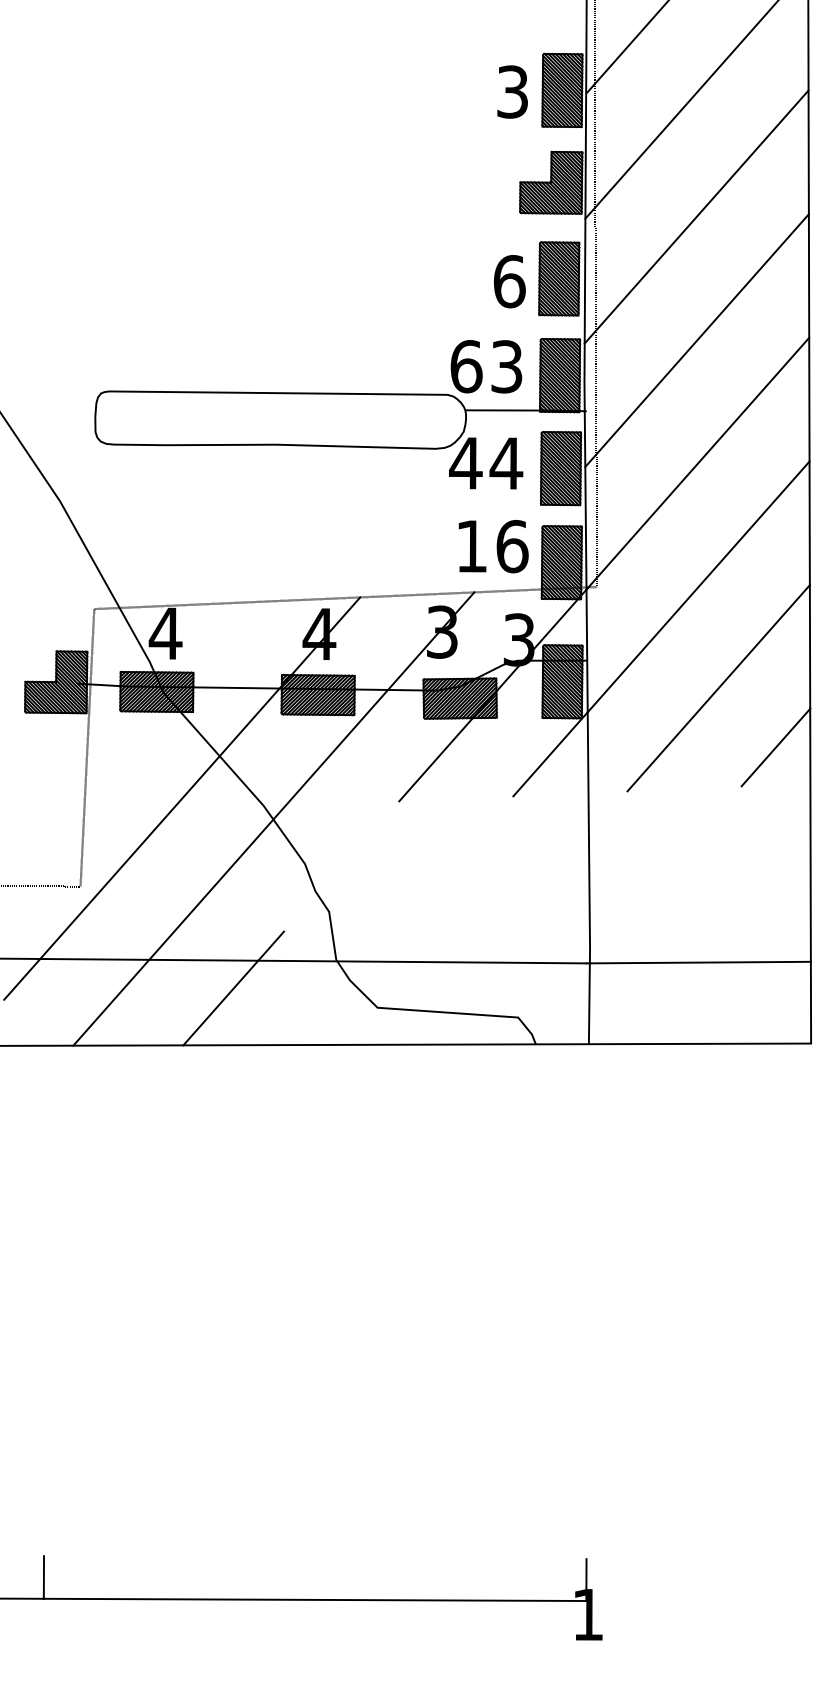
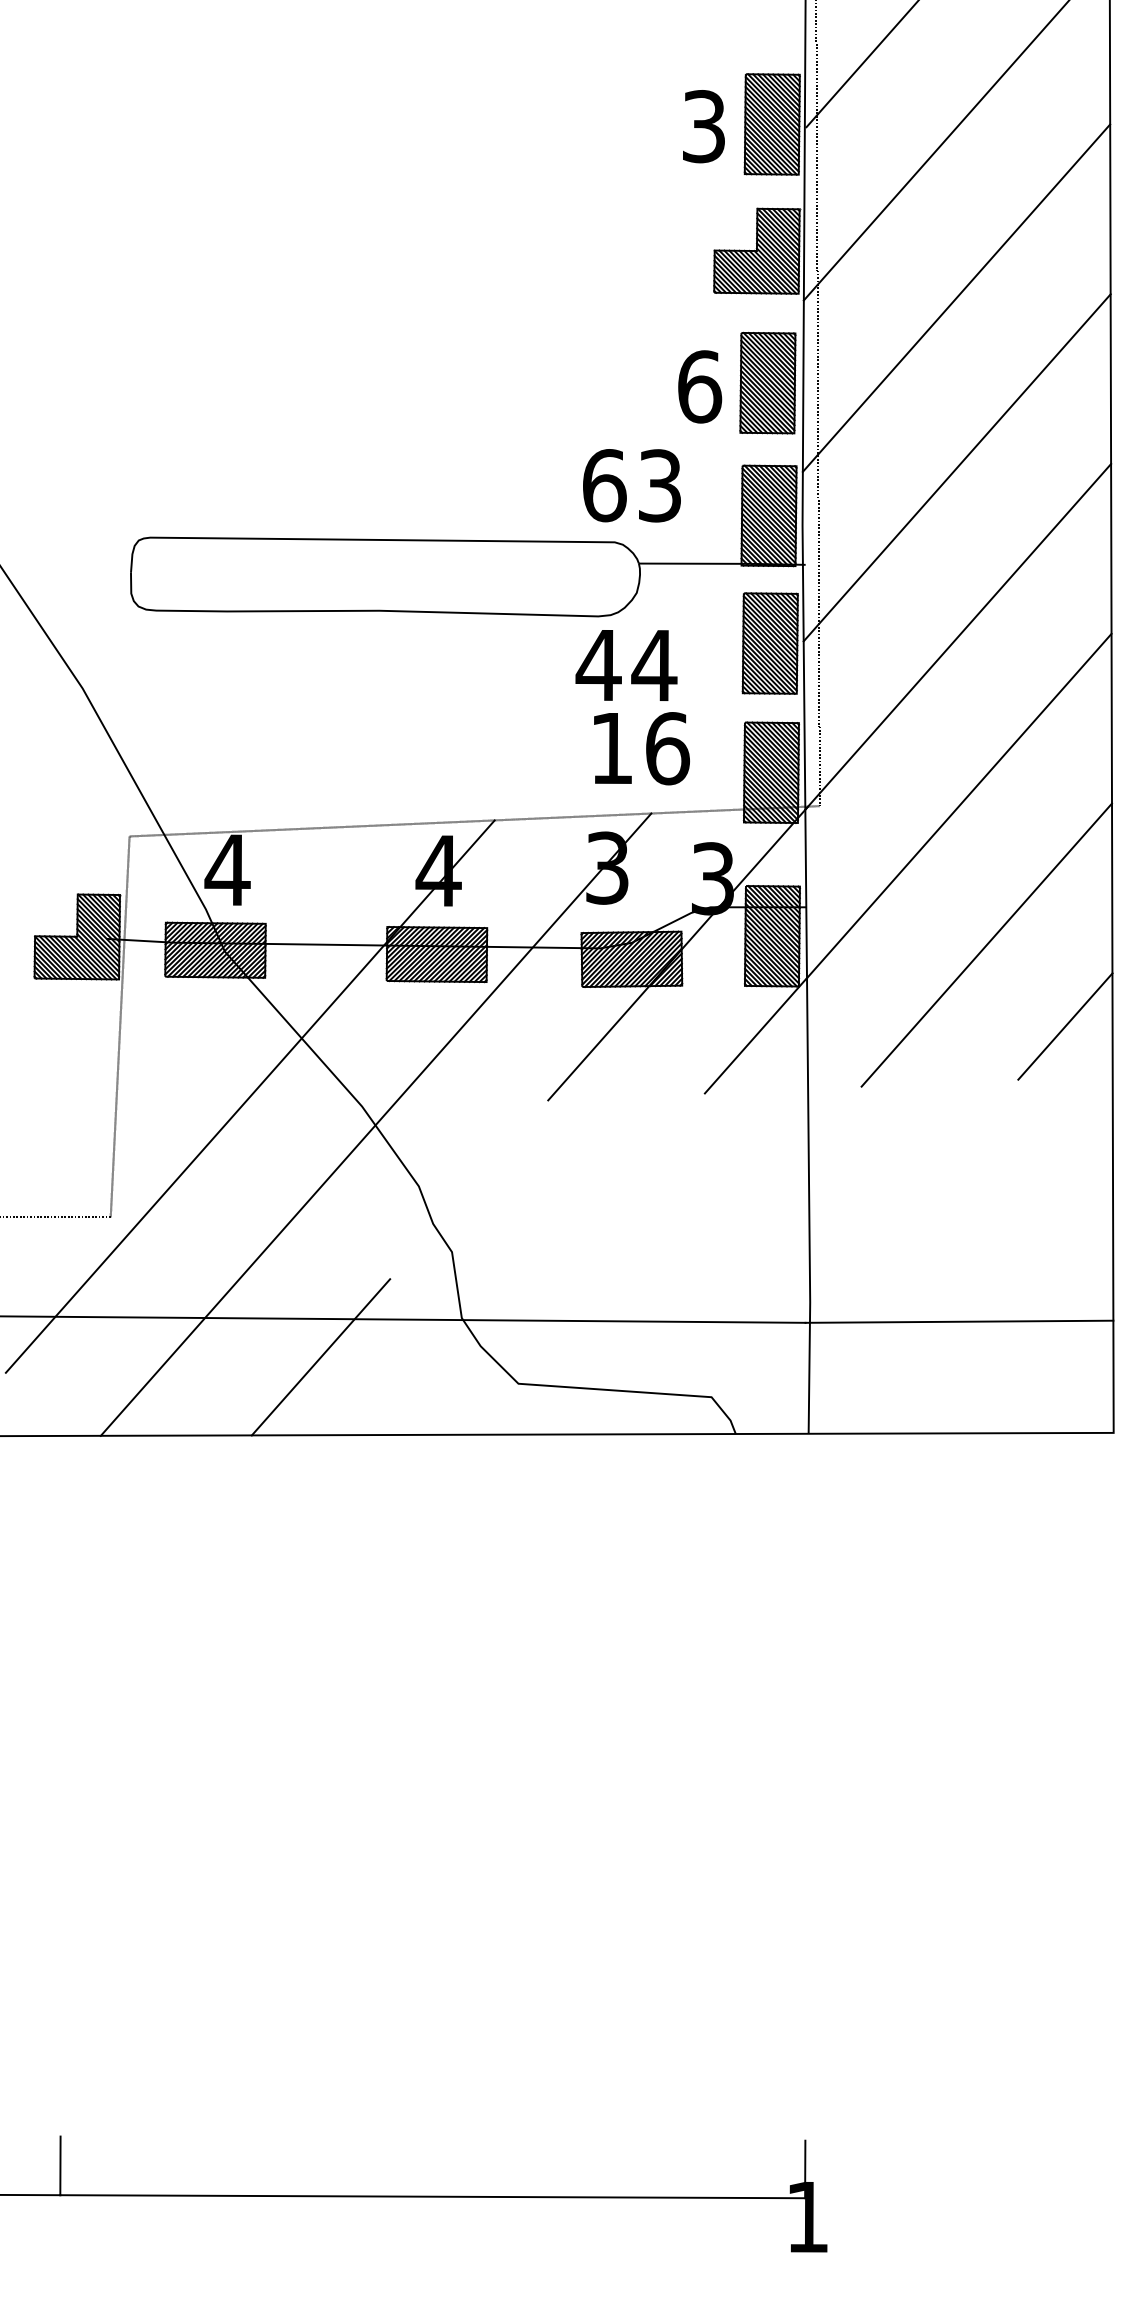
text: (486, 366) -> (631, 485), moved
text: (486, 463) -> (626, 665), moved
text: (493, 546) -> (641, 748), moved

